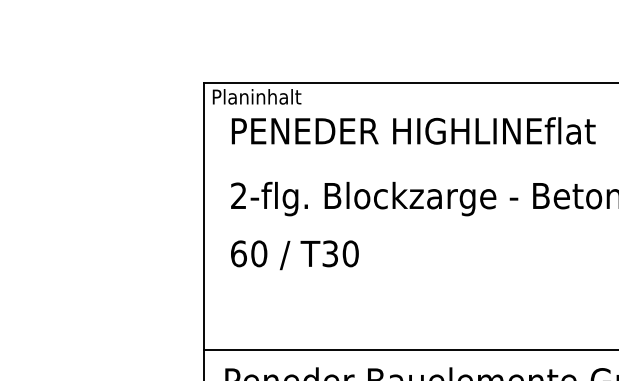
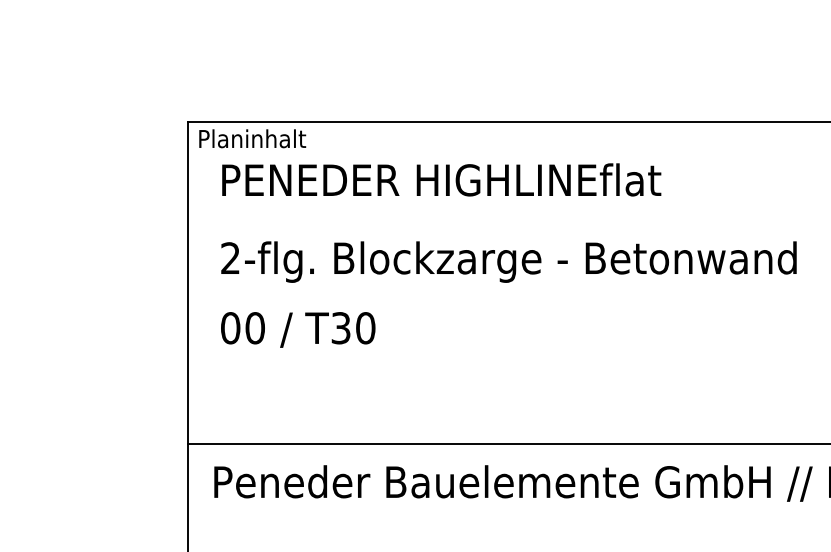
text: (238, 254) -> (230, 328), 60 -> 00

